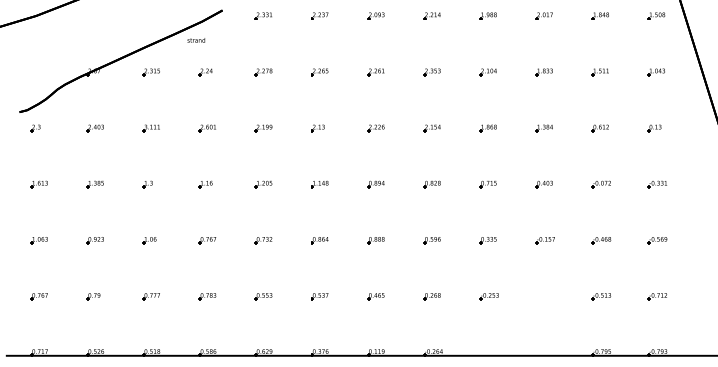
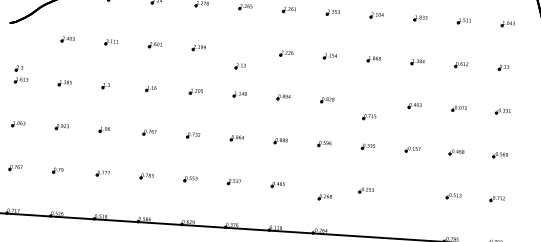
part: (35, 128) -> (19, 68), moved
part: (317, 128) -> (240, 66), moved
part: (487, 184) -> (369, 117), moved
part: (431, 296) -> (324, 197), moved

